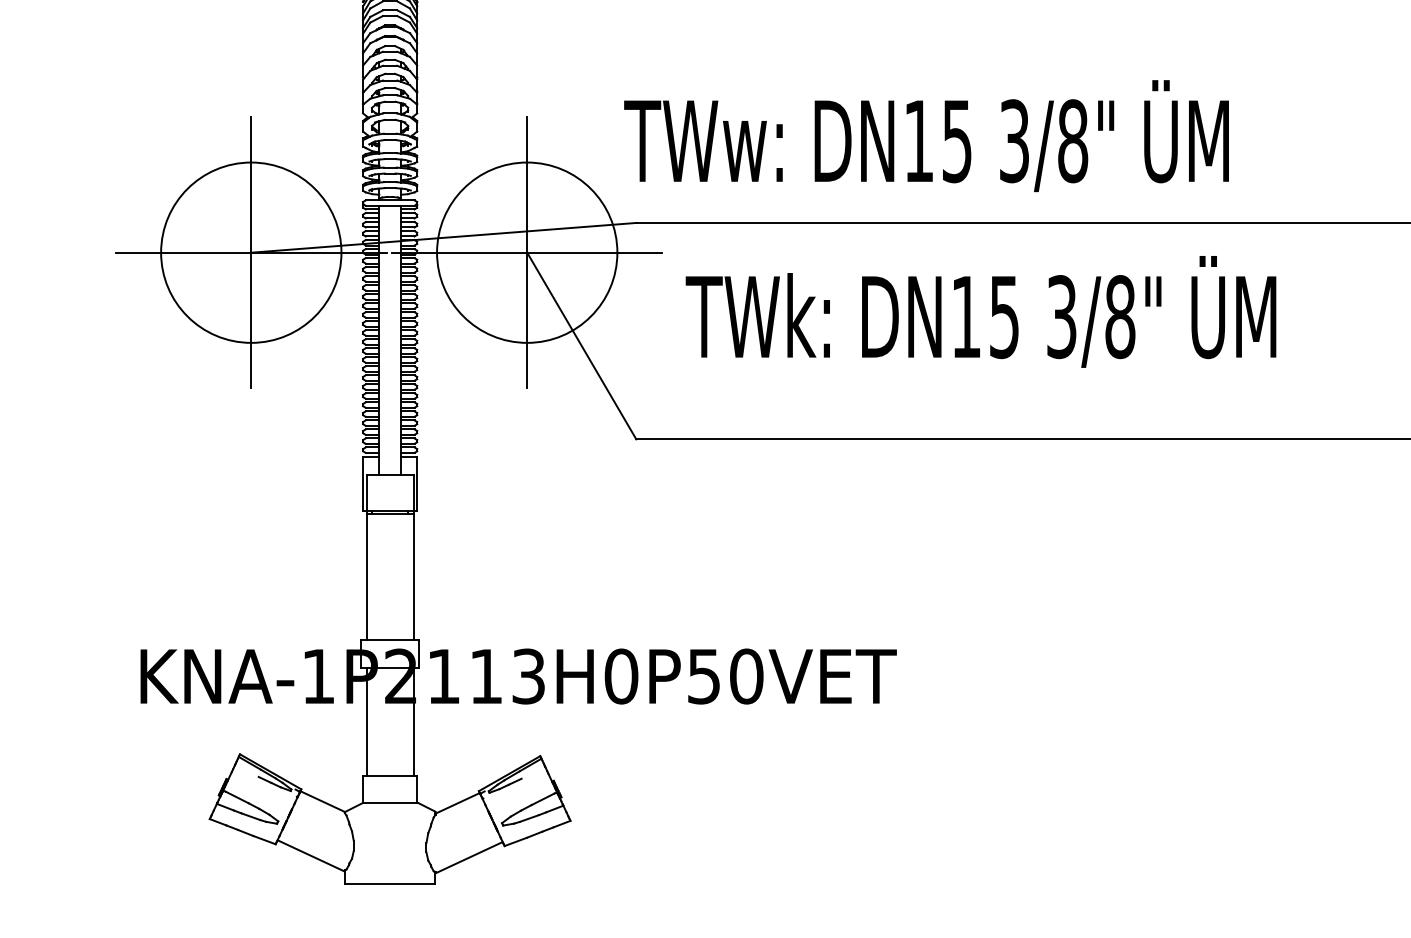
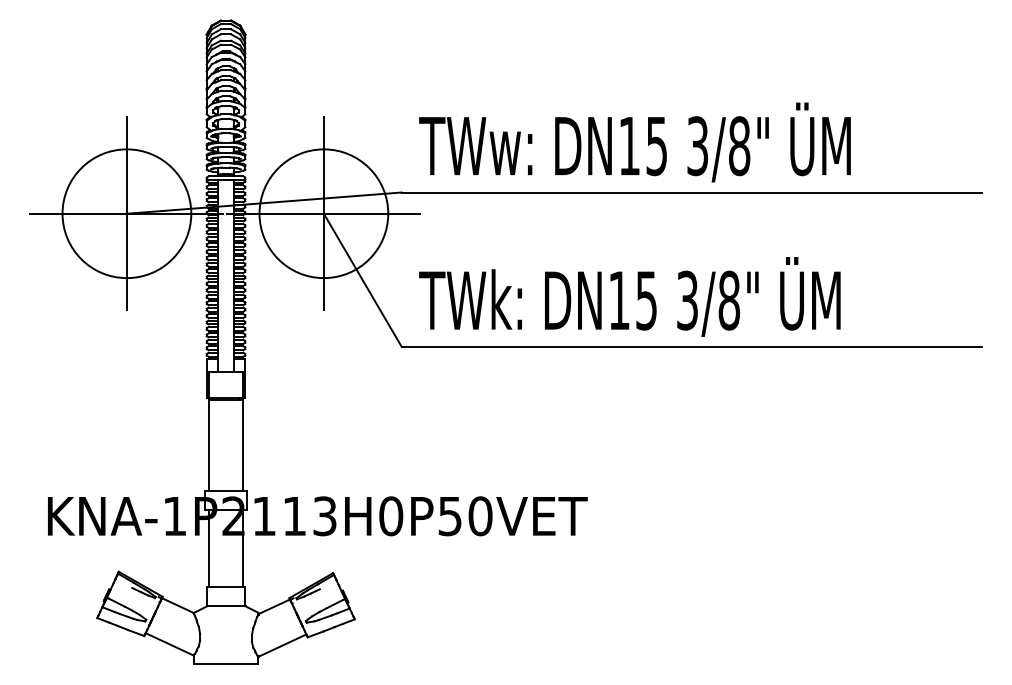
text: (925, 136) -> (634, 142), moved
text: (980, 311) -> (629, 296), moved

